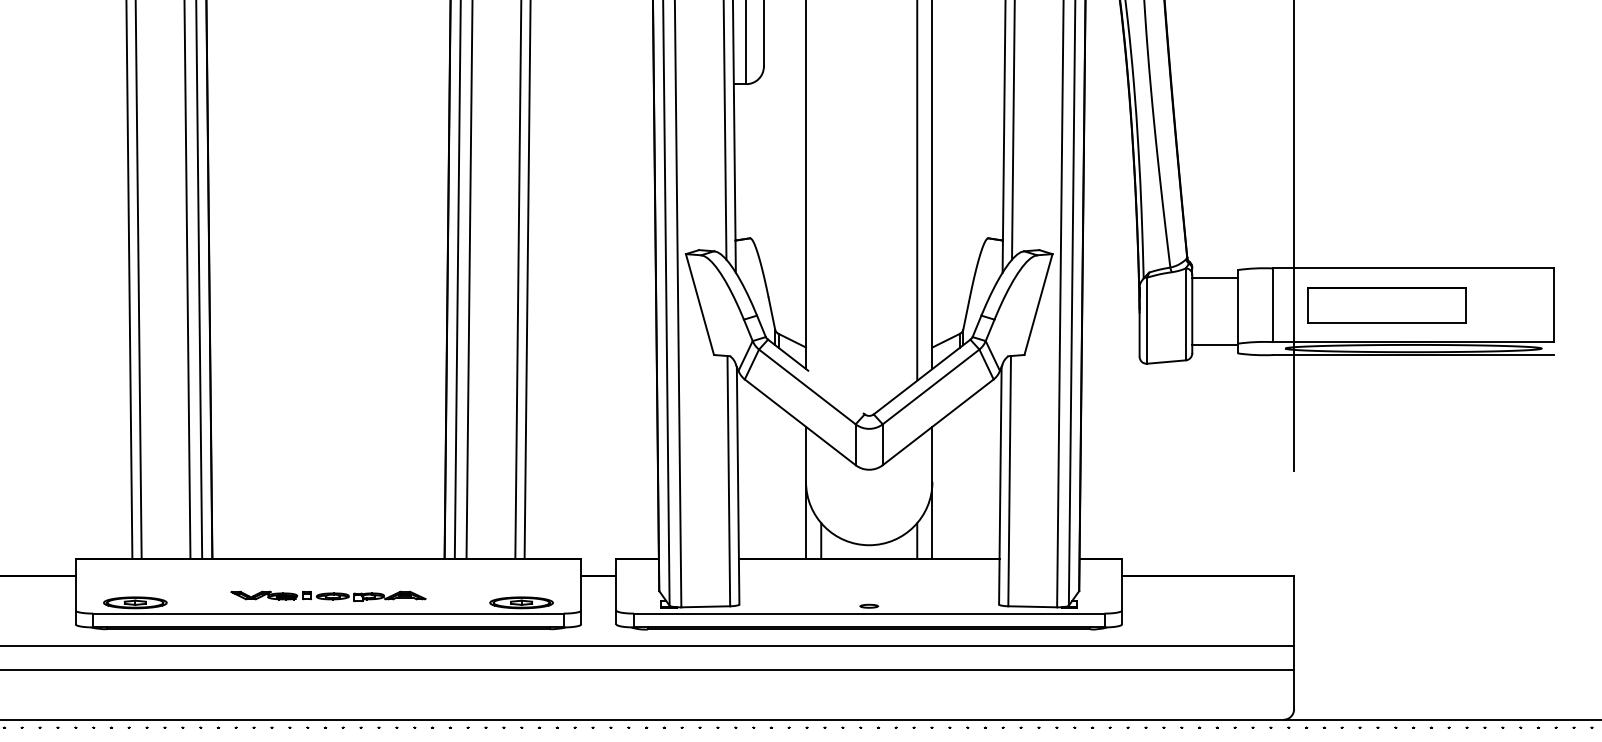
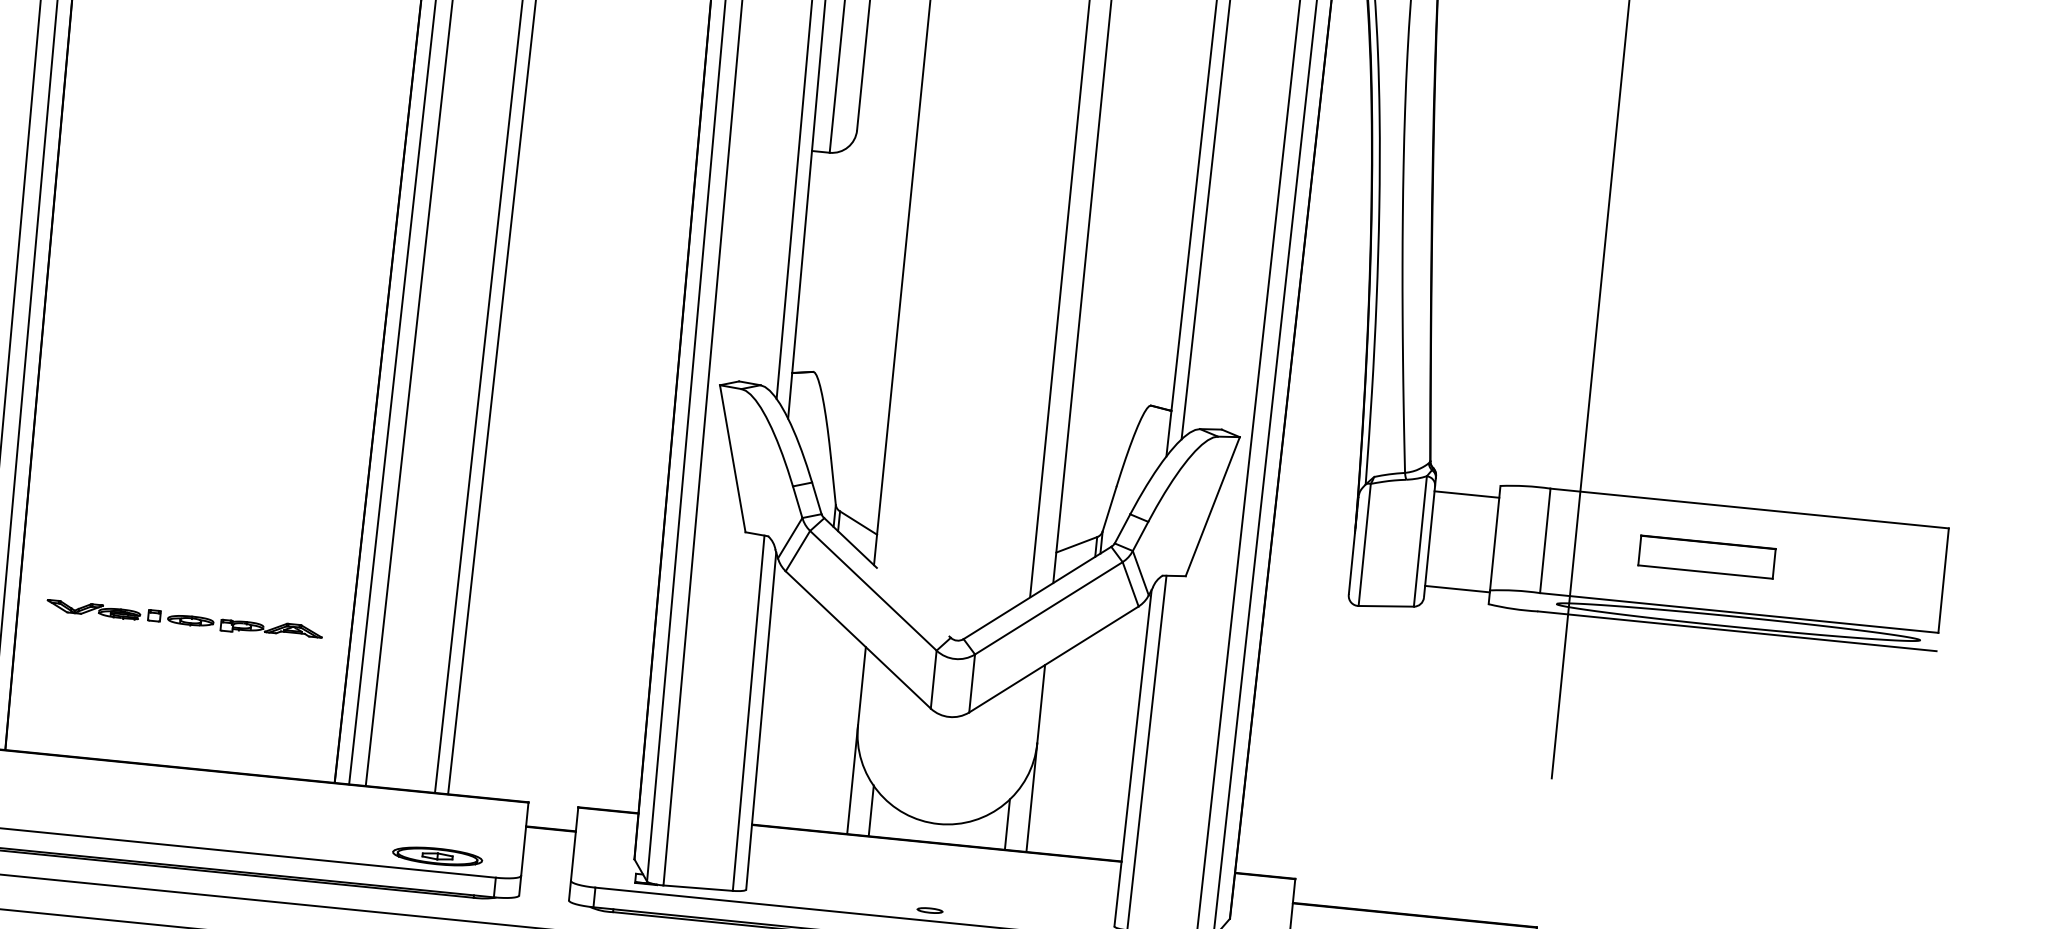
part: (1386, 305) -> (1706, 557), size x0.6
part: (328, 596) -> (184, 620), moved

